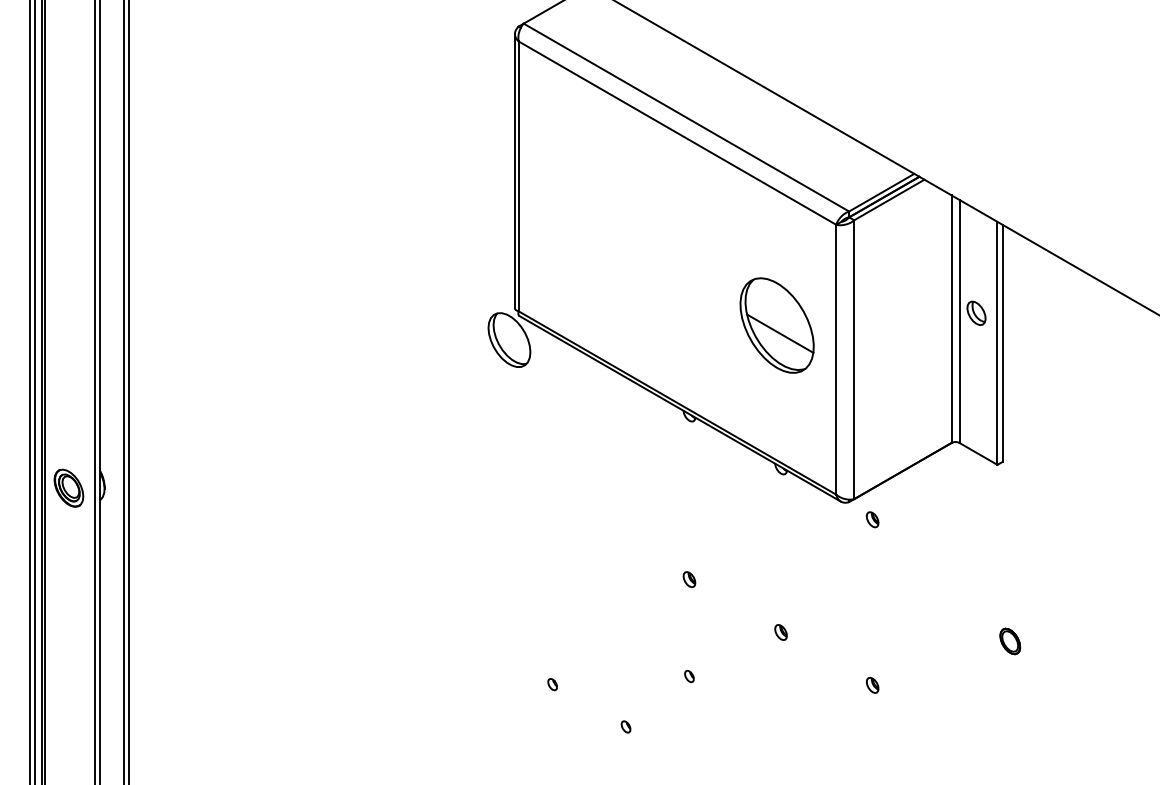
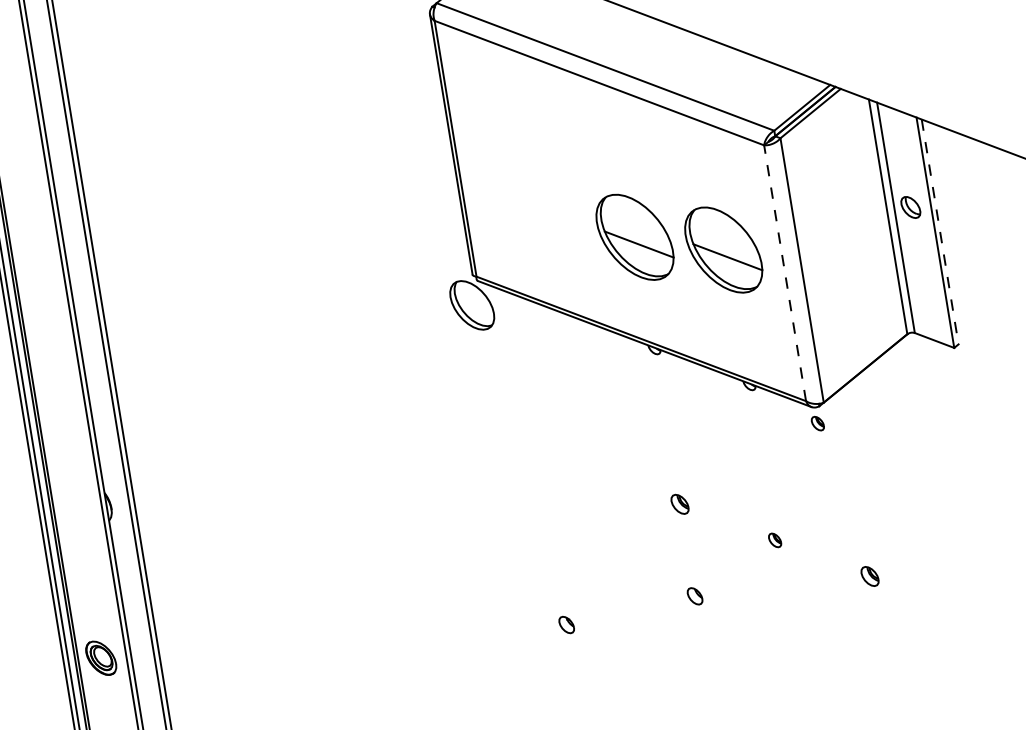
part: (687, 297) -> (634, 237), added
line: (1002, 343) -> (940, 232), solid -> dashed
line: (836, 359) -> (785, 273), solid -> dashed
part: (68, 487) -> (100, 657), moved
part: (872, 519) -> (817, 423), moved
part: (689, 579) -> (680, 504), size x1.4
part: (1010, 641) -> (994, 513), removed
part: (689, 676) -> (695, 596), size x1.6
part: (552, 684) -> (566, 625), size x1.6
part: (872, 684) -> (869, 575), size x1.4
part: (625, 726) -> (642, 653), removed

